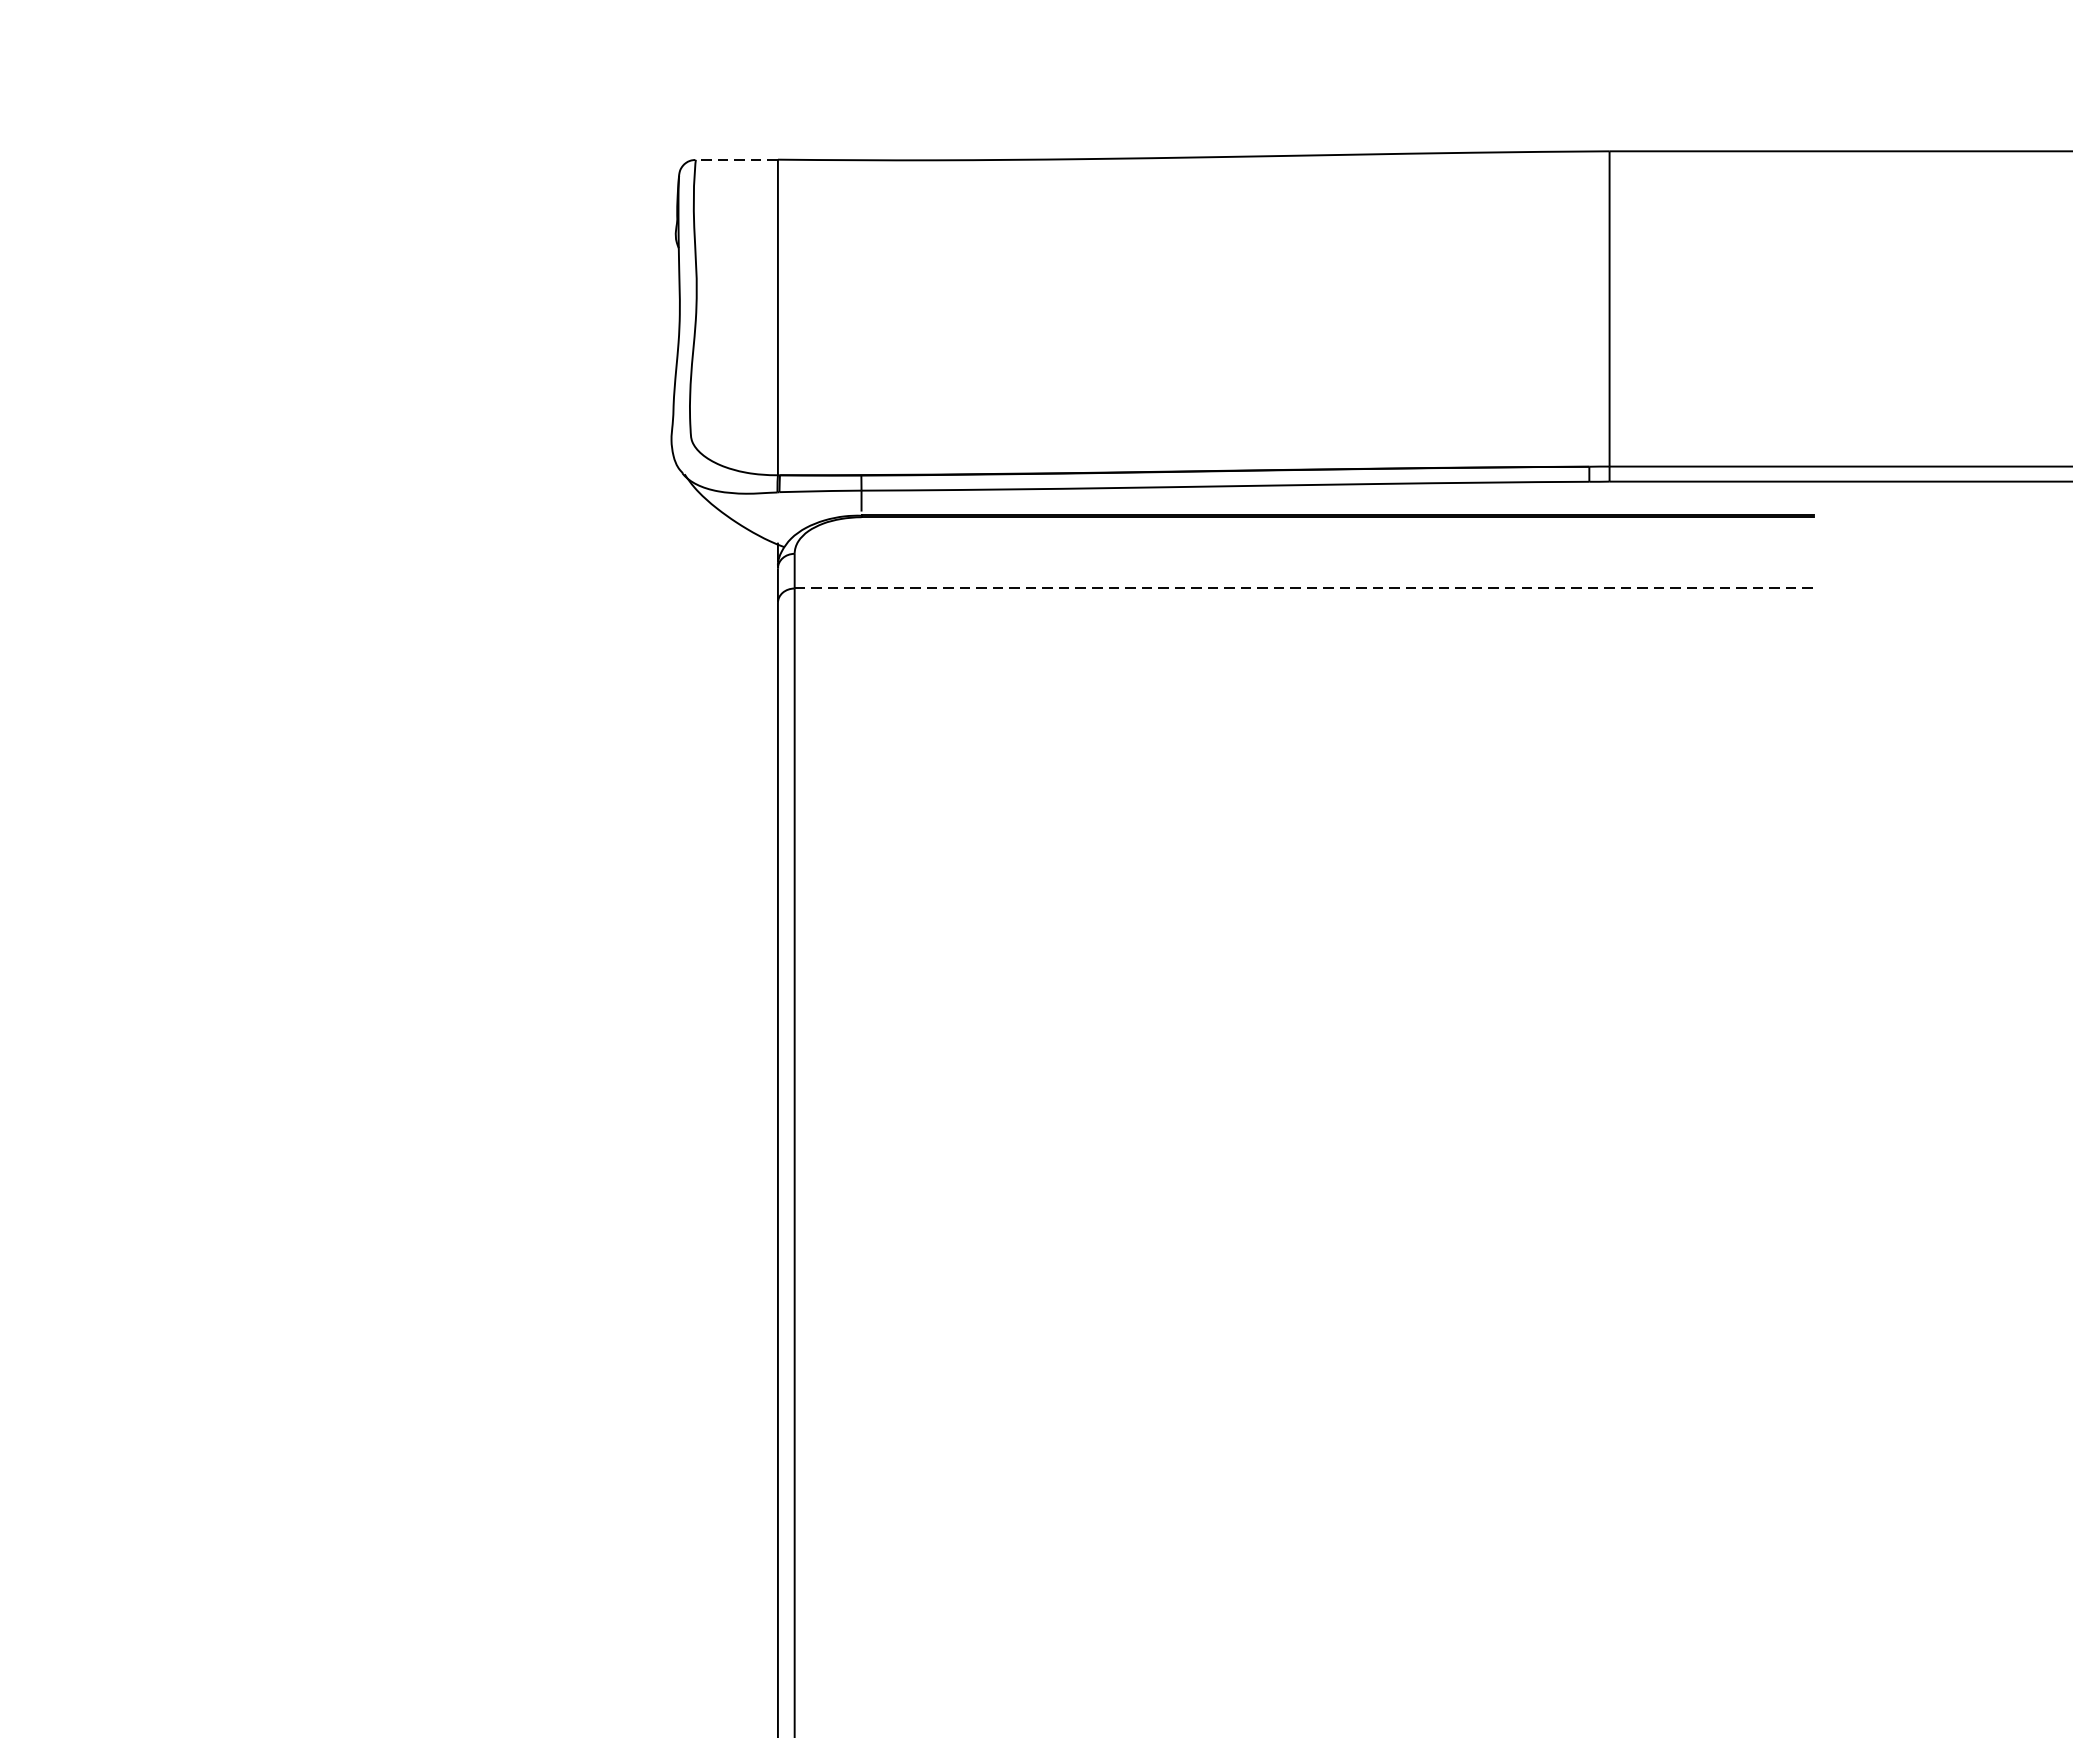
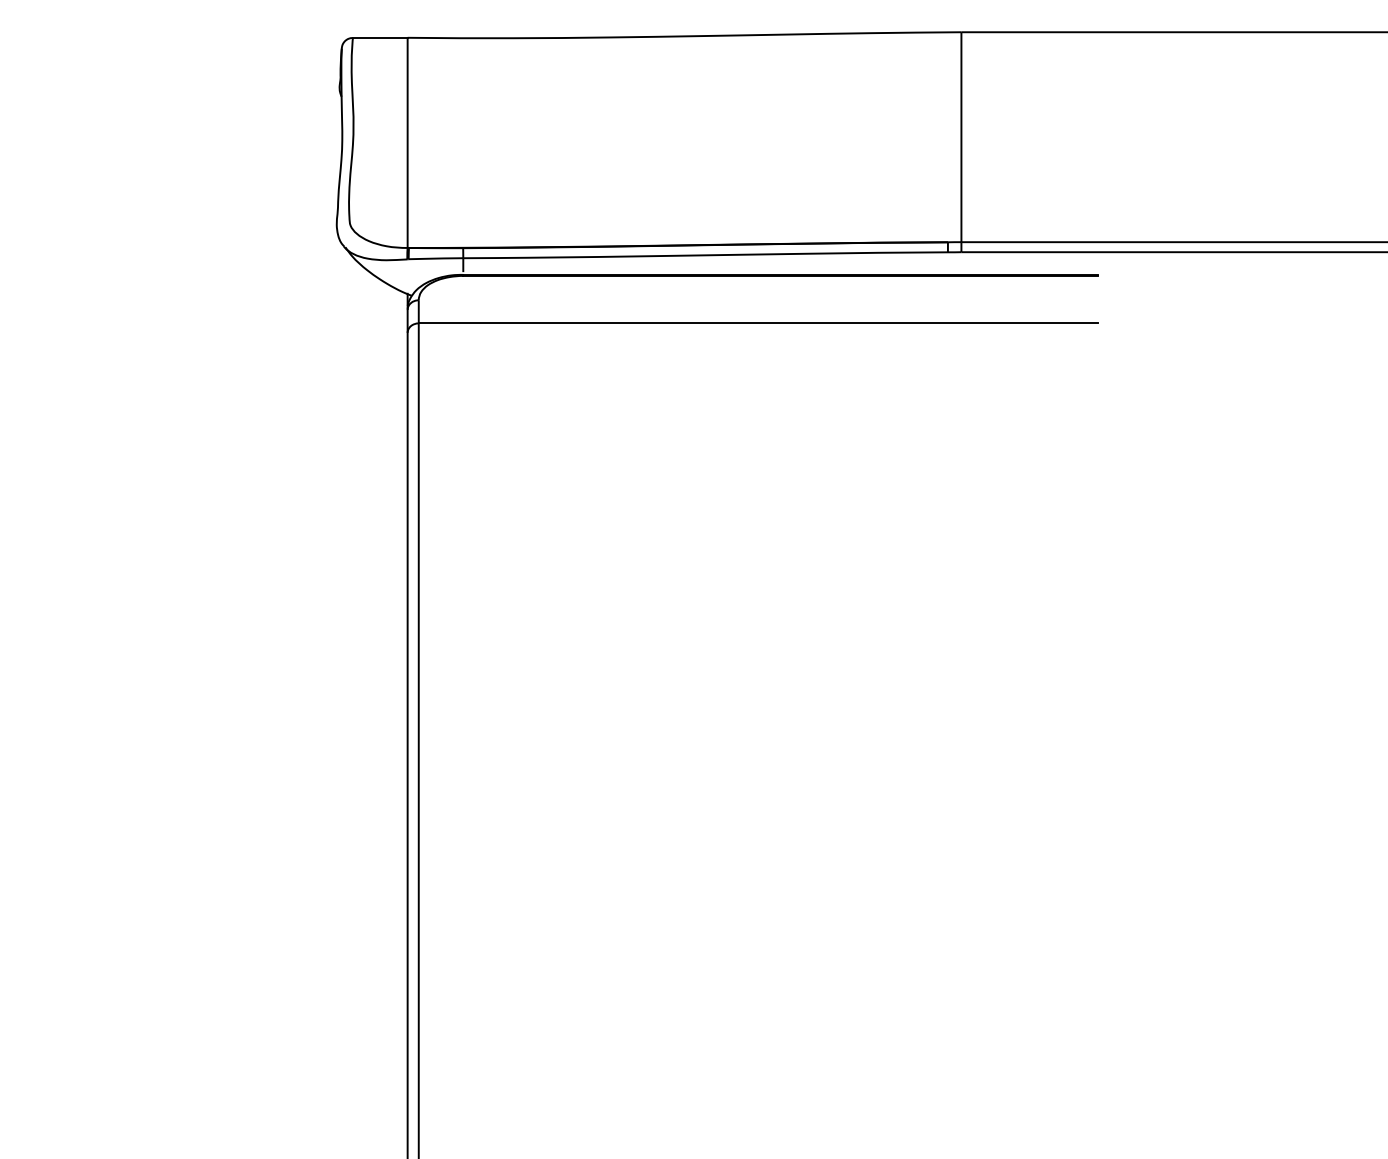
line: (735, 159) -> (379, 37), dashed -> solid
line: (1304, 588) -> (758, 323), dashed -> solid

